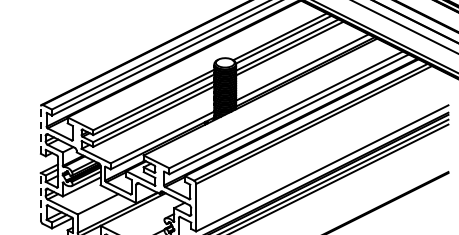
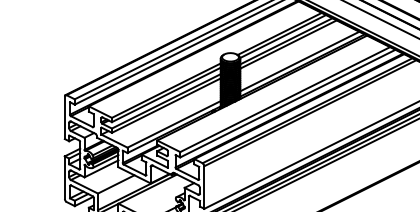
line: (40, 129) -> (64, 117), dashed -> solid
line: (40, 196) -> (64, 177), dashed -> solid

